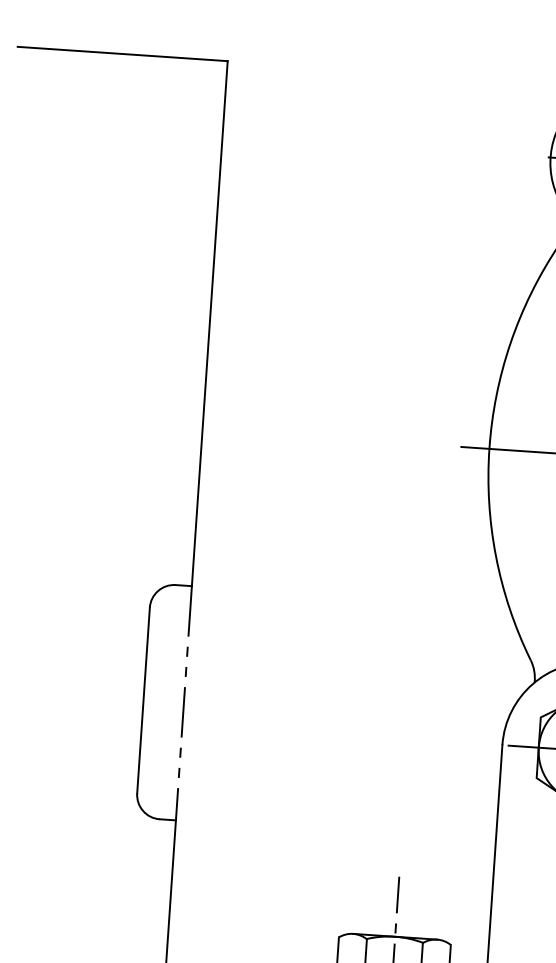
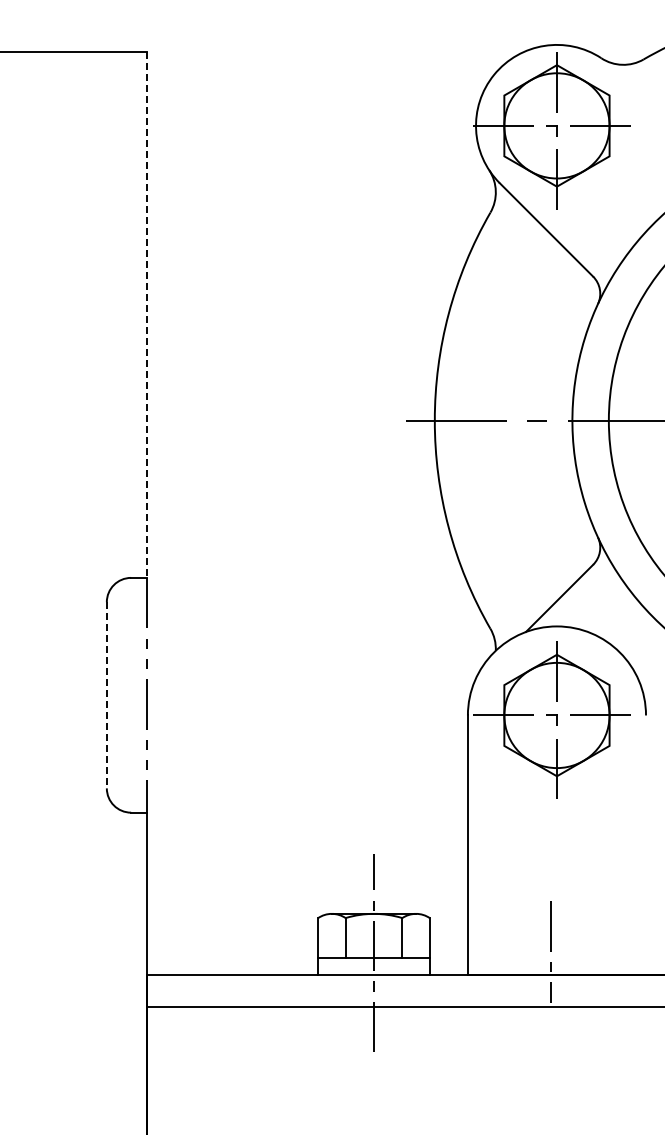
line: (209, 324) -> (147, 315), solid -> dashed
line: (143, 700) -> (106, 695), solid -> dashed

